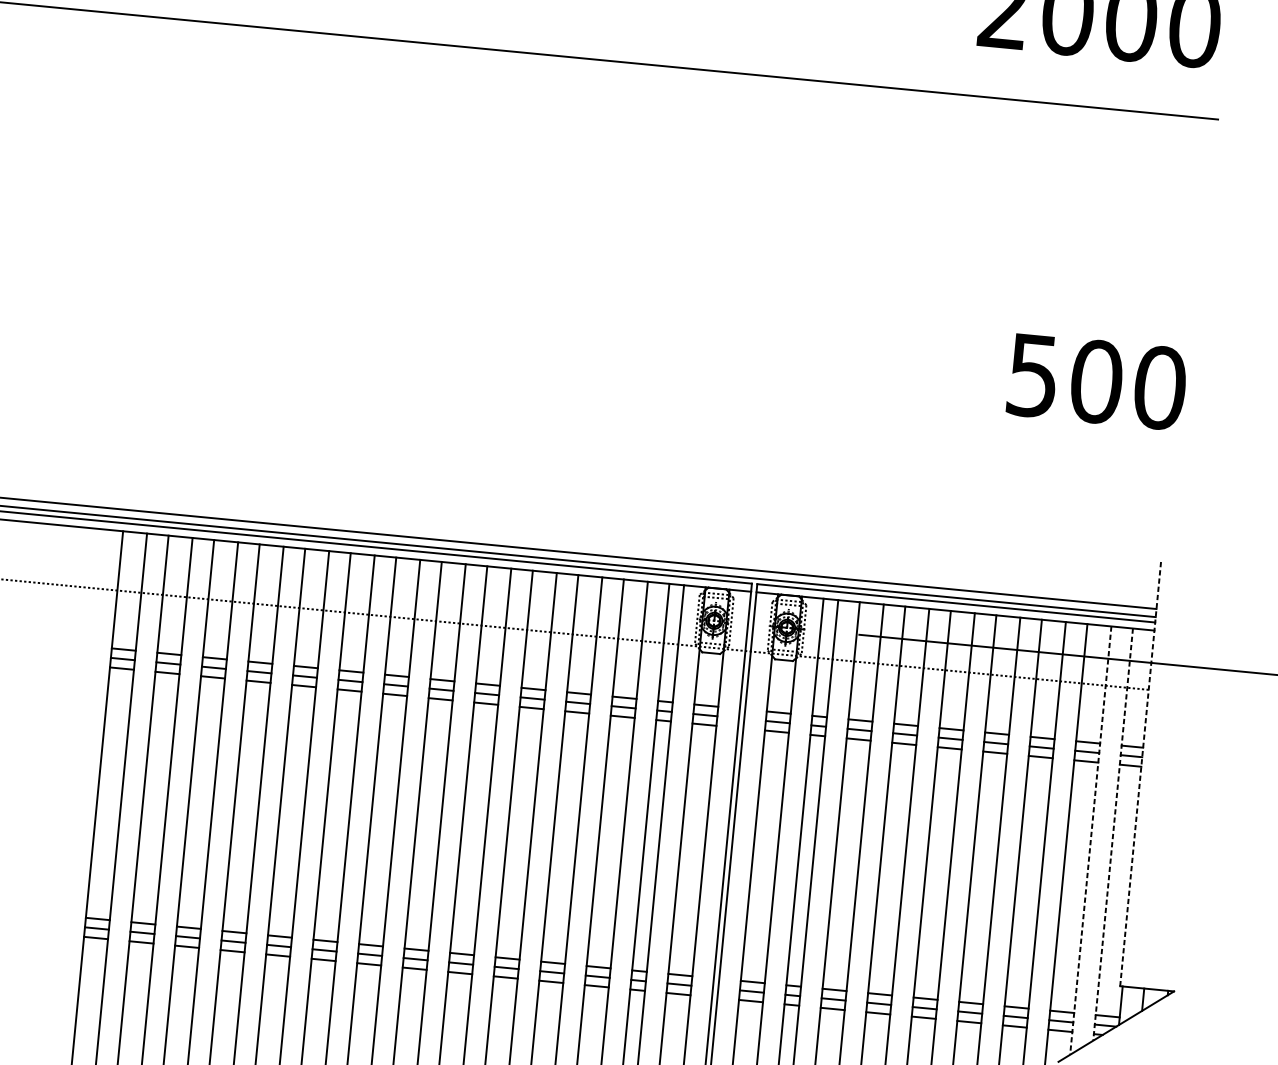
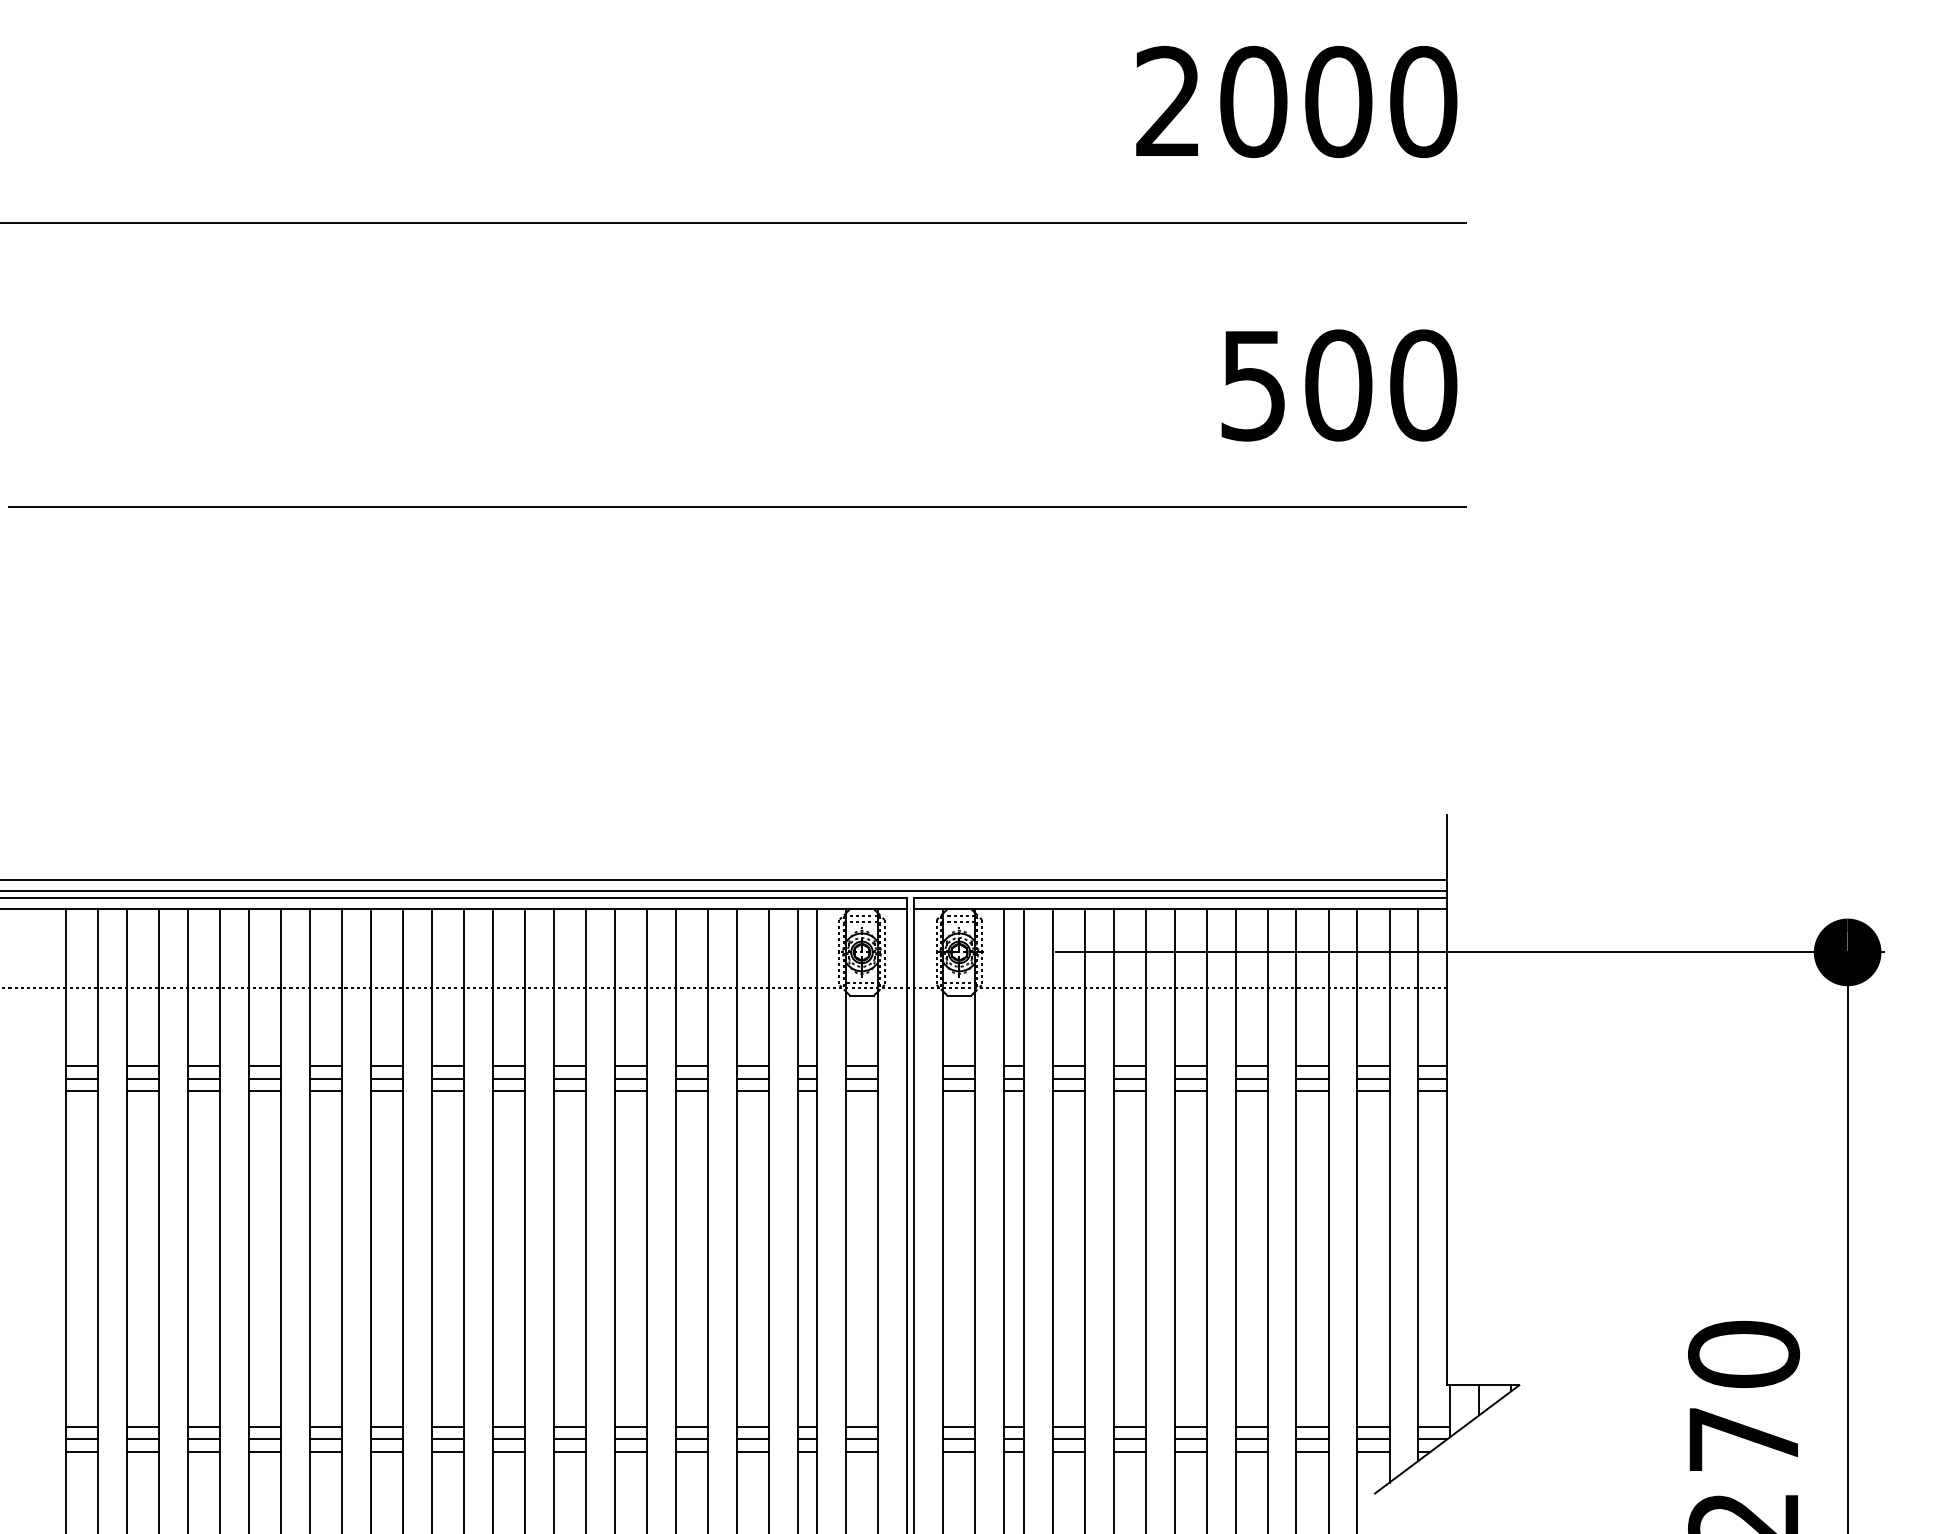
line: (653, 278) -> (737, 506), added
text: (1097, 381) -> (1339, 385), moved
line: (1140, 773) -> (1447, 1100), dashed -> solid
line: (1113, 834) -> (1418, 1185), dashed -> solid
line: (1090, 840) -> (1389, 1195), dashed -> solid

